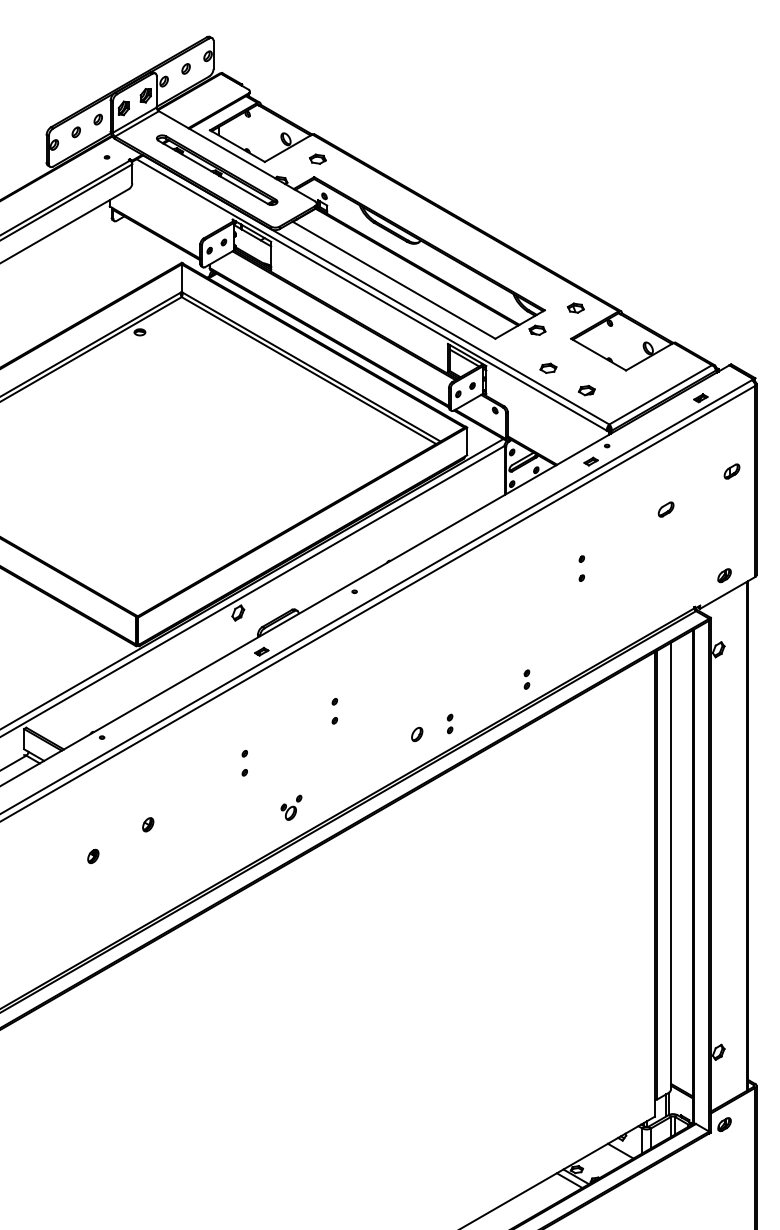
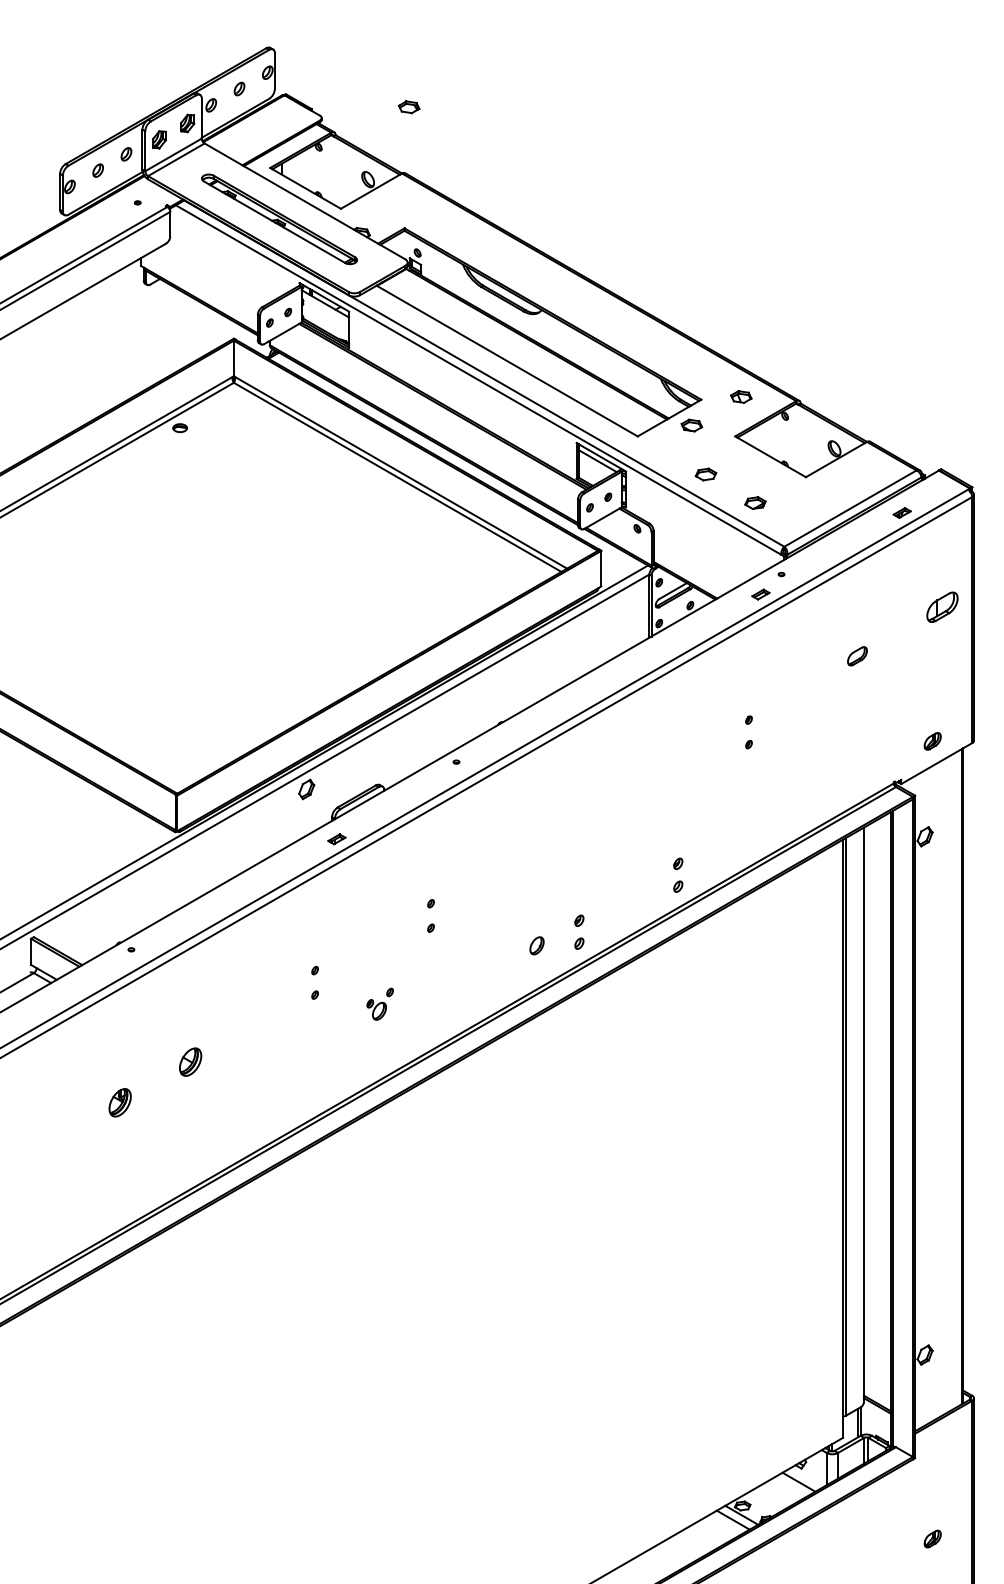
part: (317, 159) -> (408, 107), moved
part: (731, 471) -> (941, 607), size x1.6
part: (527, 679) -> (678, 874), size x1.4
part: (450, 724) -> (579, 932), size x1.4
part: (290, 807) -> (379, 1003), moved
part: (148, 824) -> (190, 1061), size x1.6
part: (92, 856) -> (119, 1102), size x1.6
part: (724, 1124) -> (932, 1538), moved

